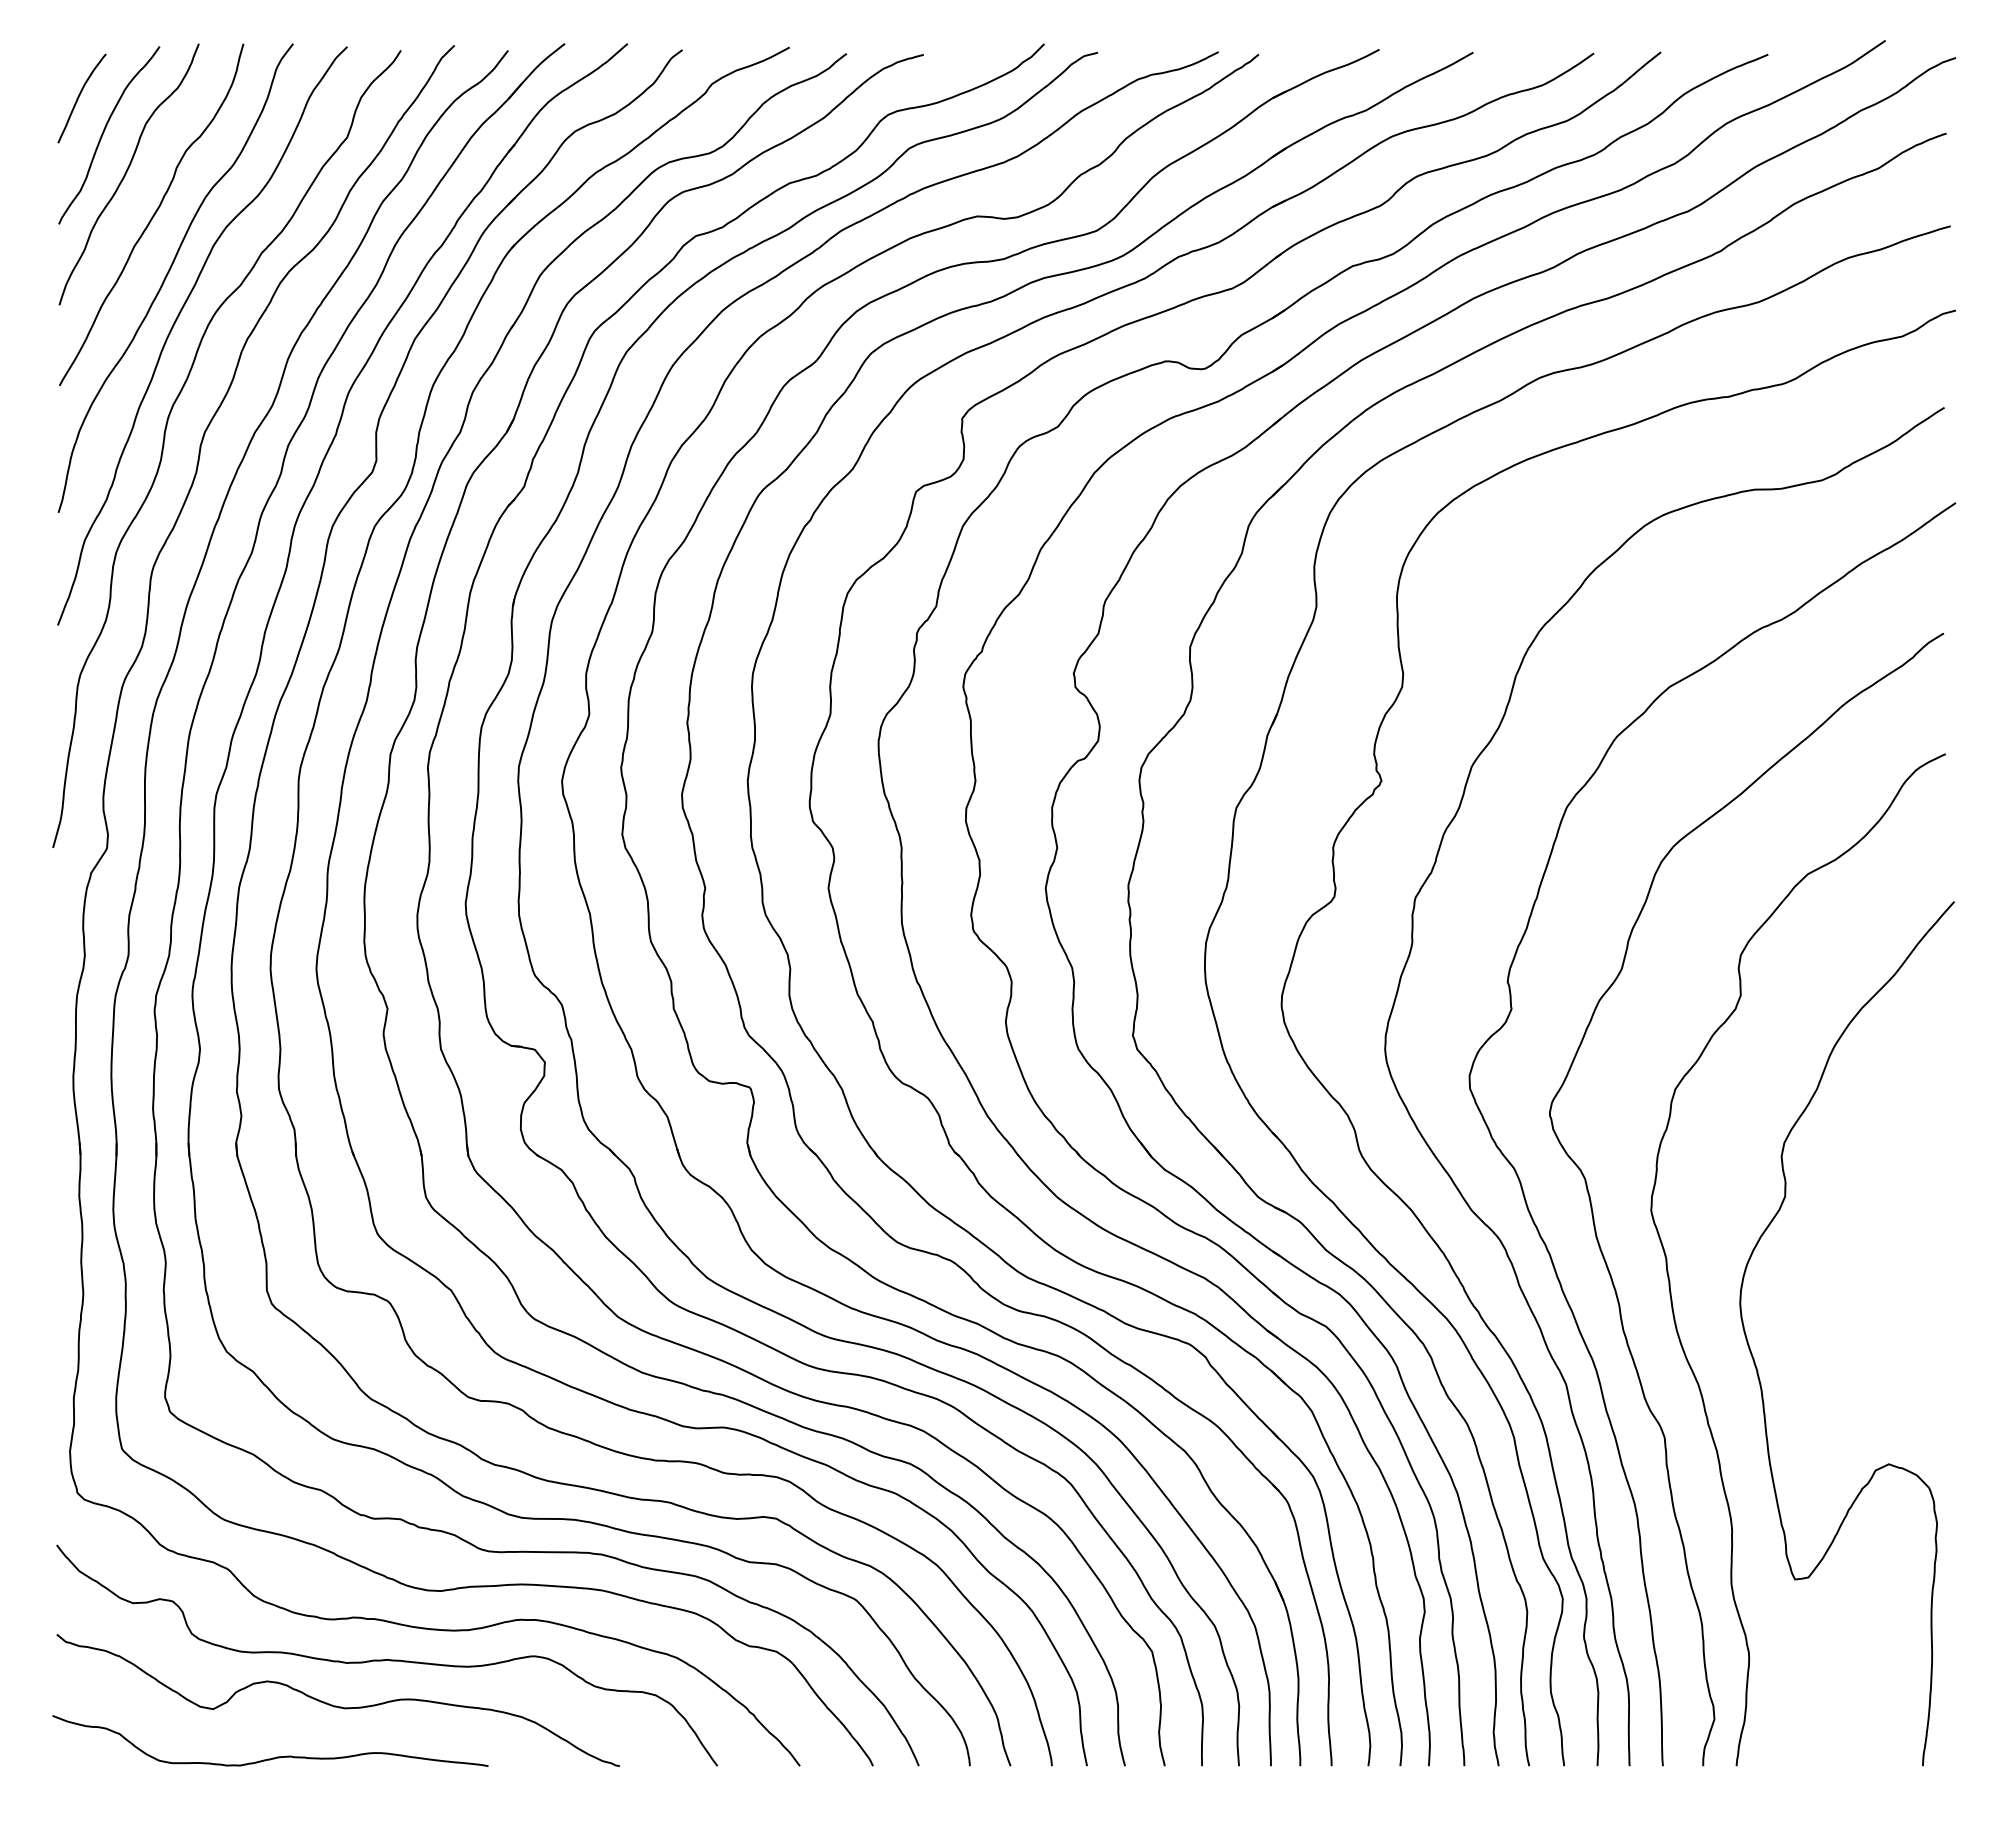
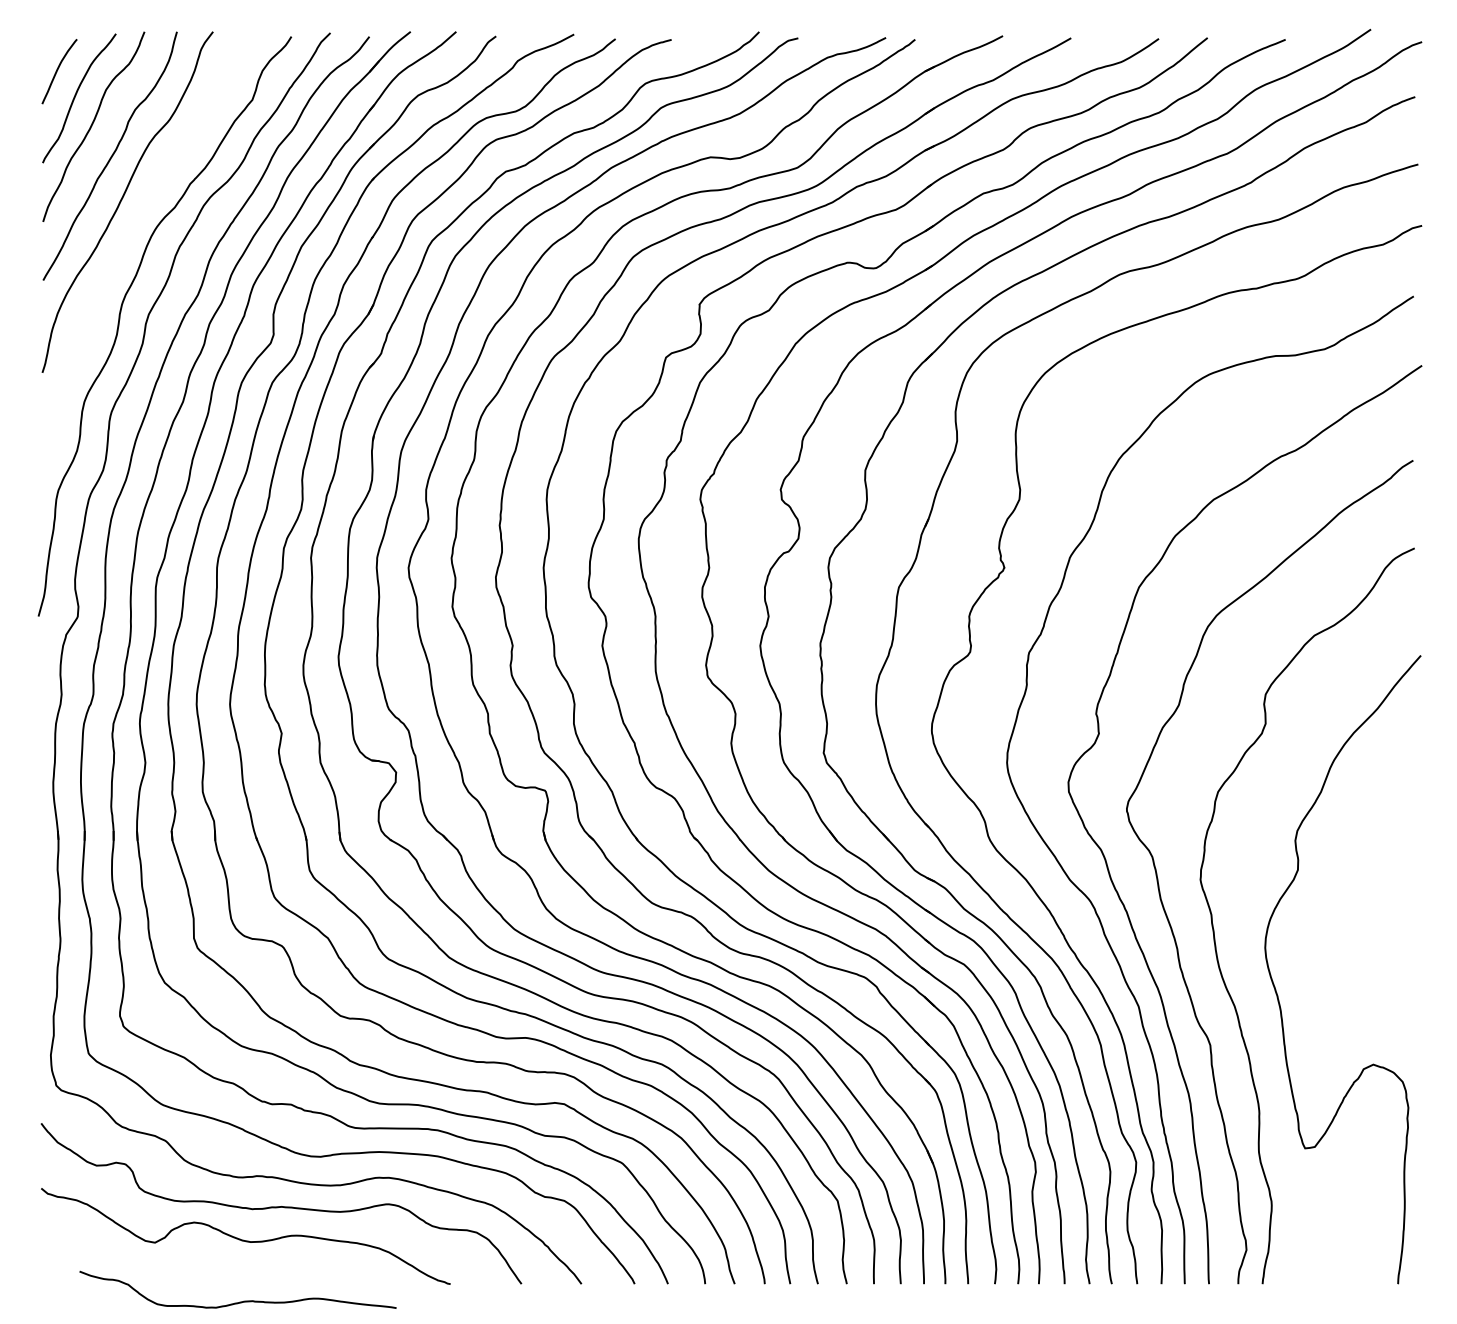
curve: (176, 321) -> (128, 233), removed
curve: (276, 1756) -> (242, 1301), moved

